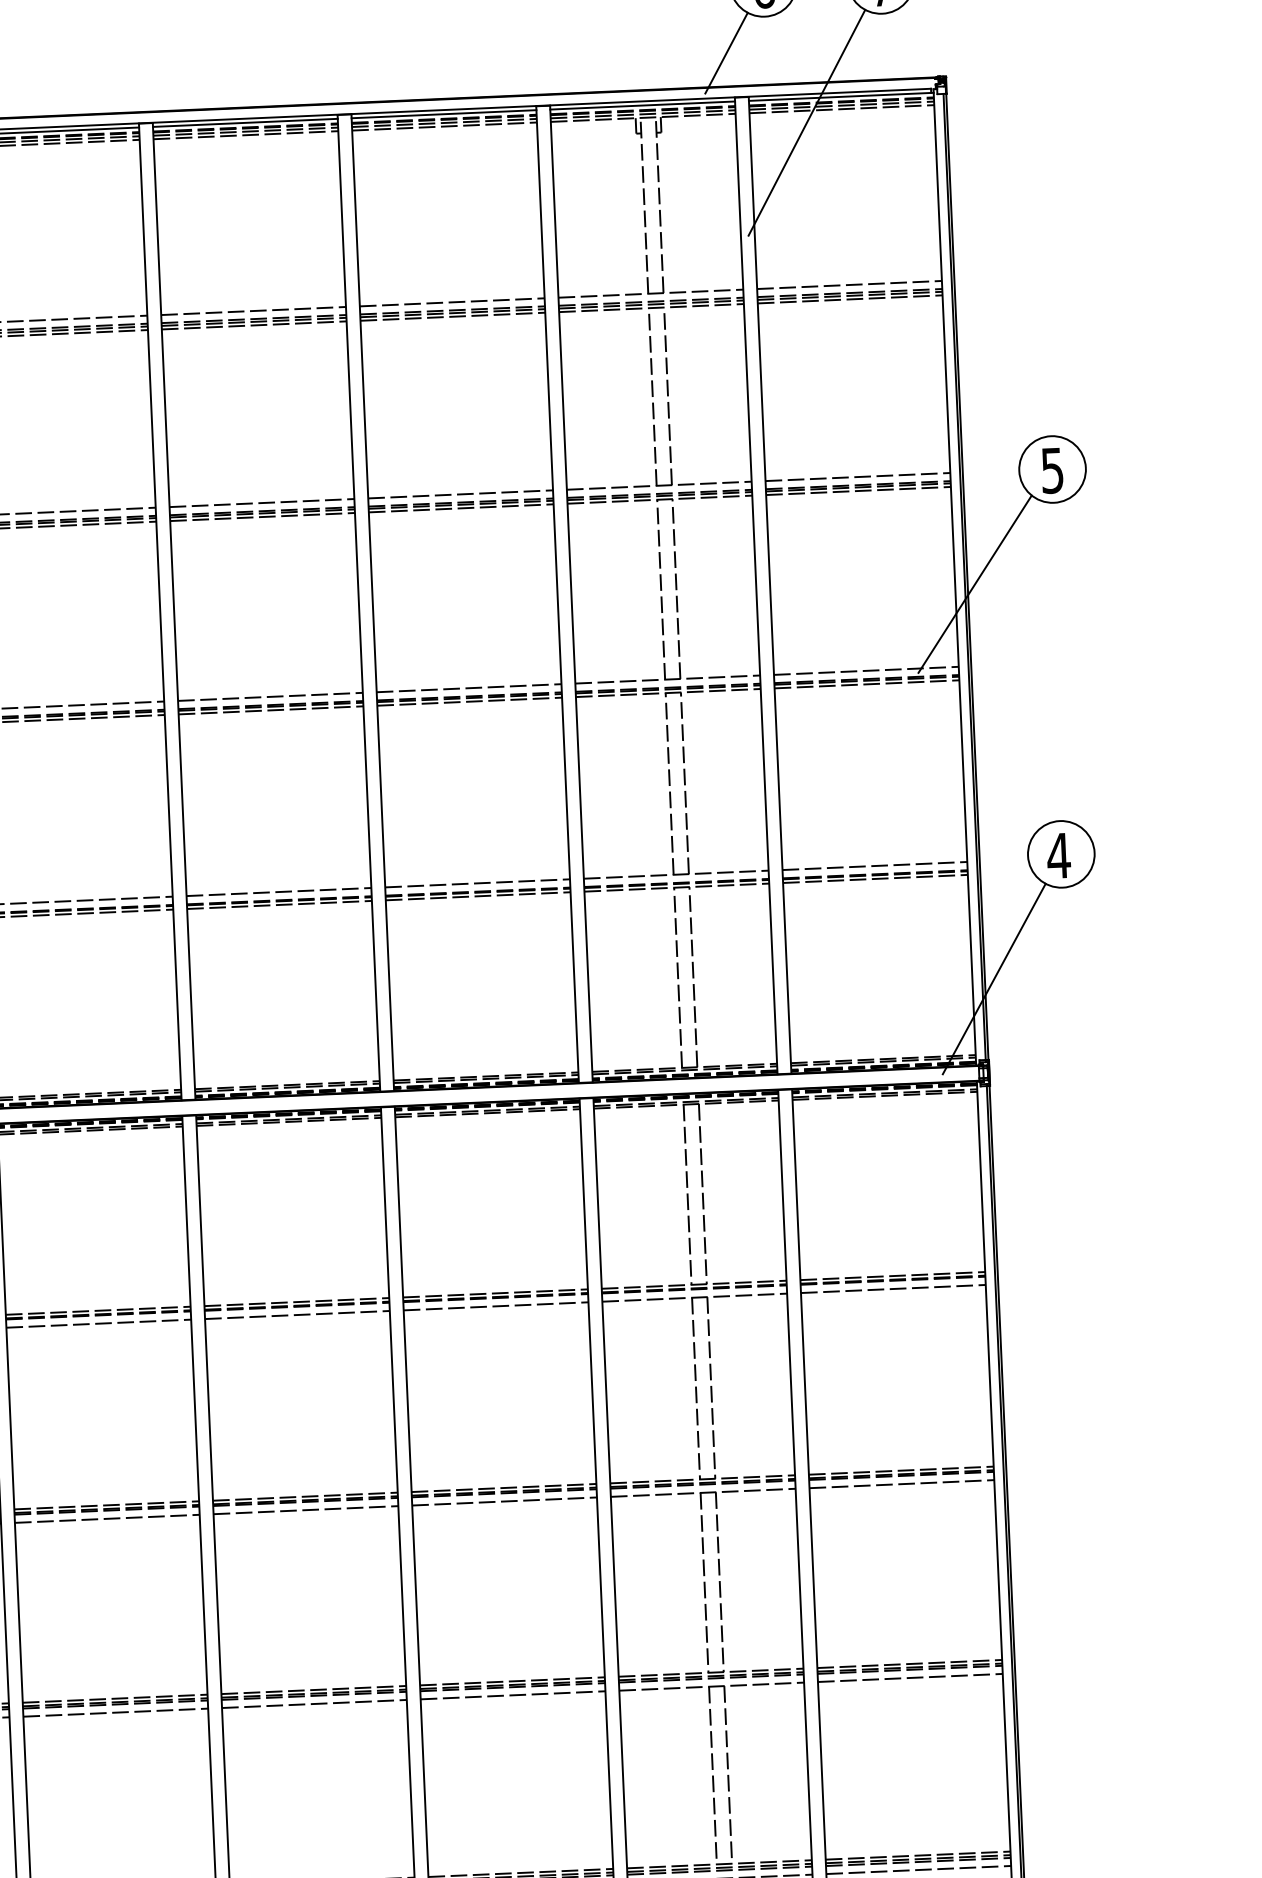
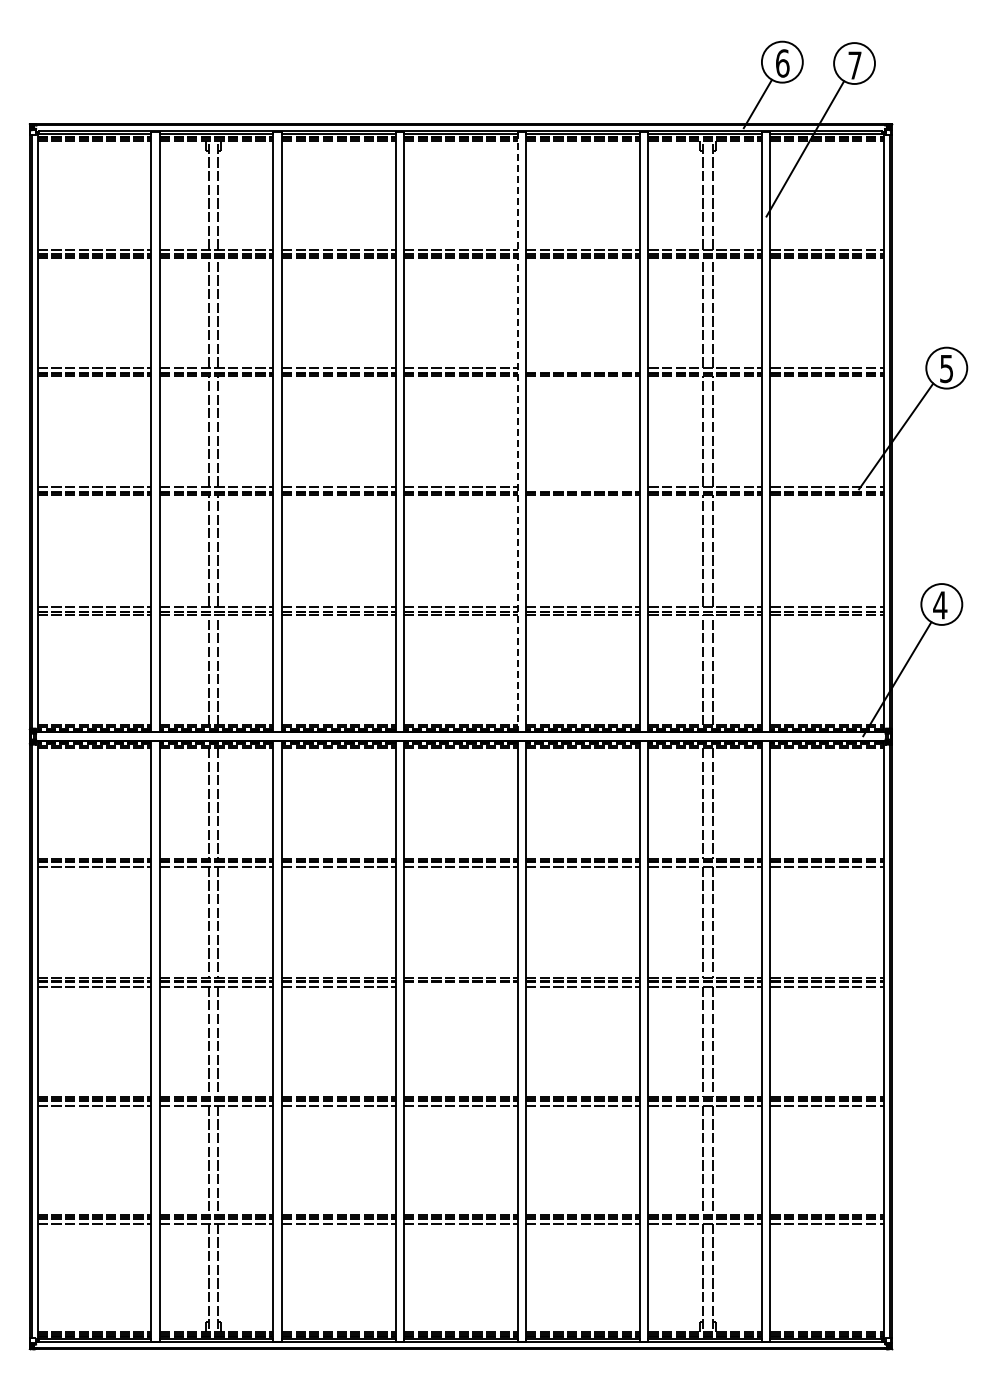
line: (459, 494) -> (582, 367), removed
line: (358, 604) -> (517, 432), solid -> dashed
line: (468, 687) -> (582, 486), removed
line: (305, 1510) -> (460, 986), removed

